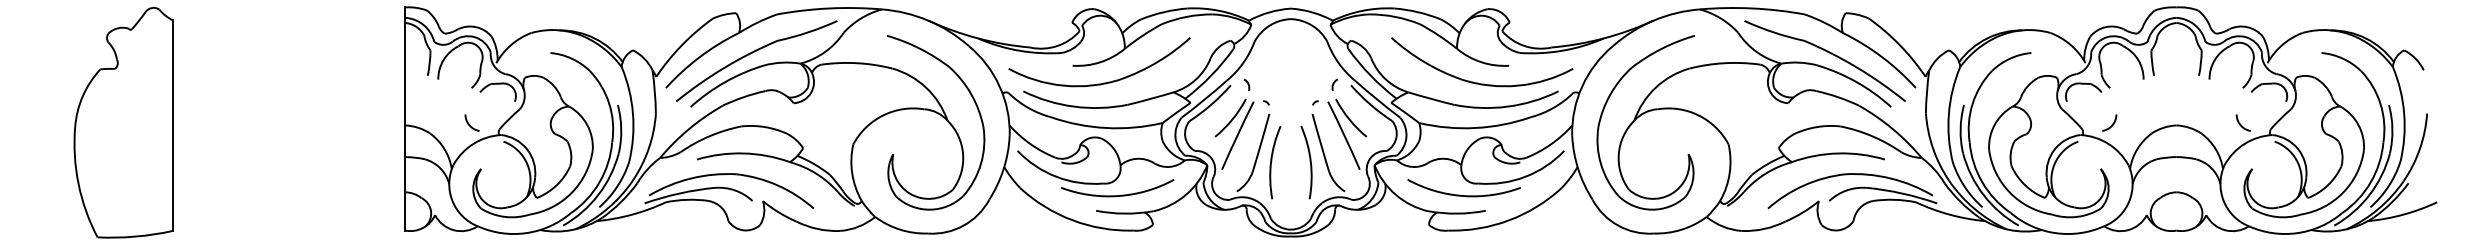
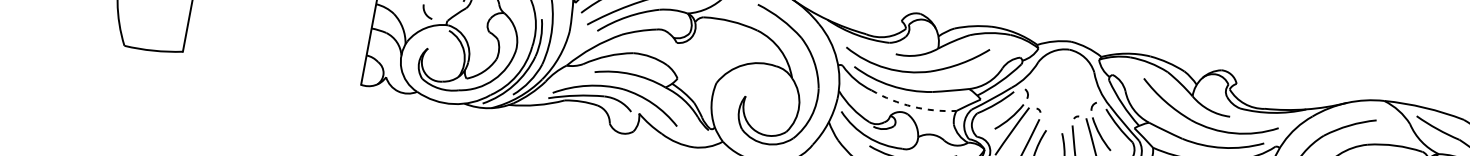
arc: (1106, 128) -> (912, 107), solid -> dashed

